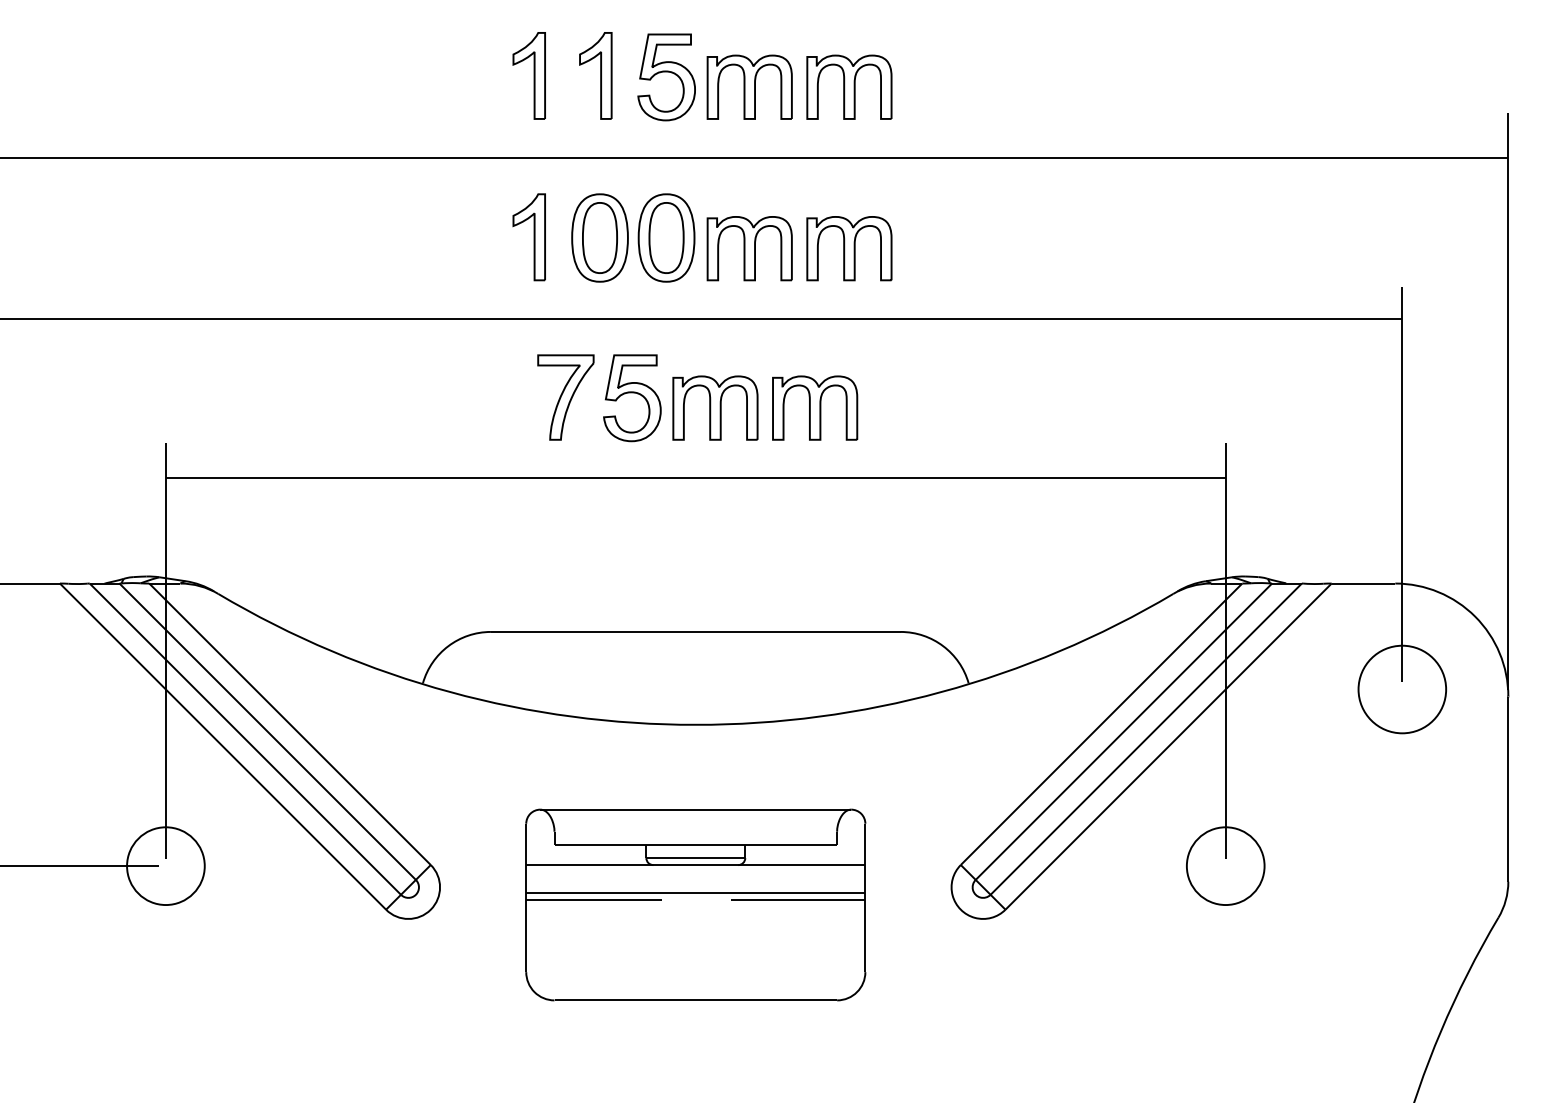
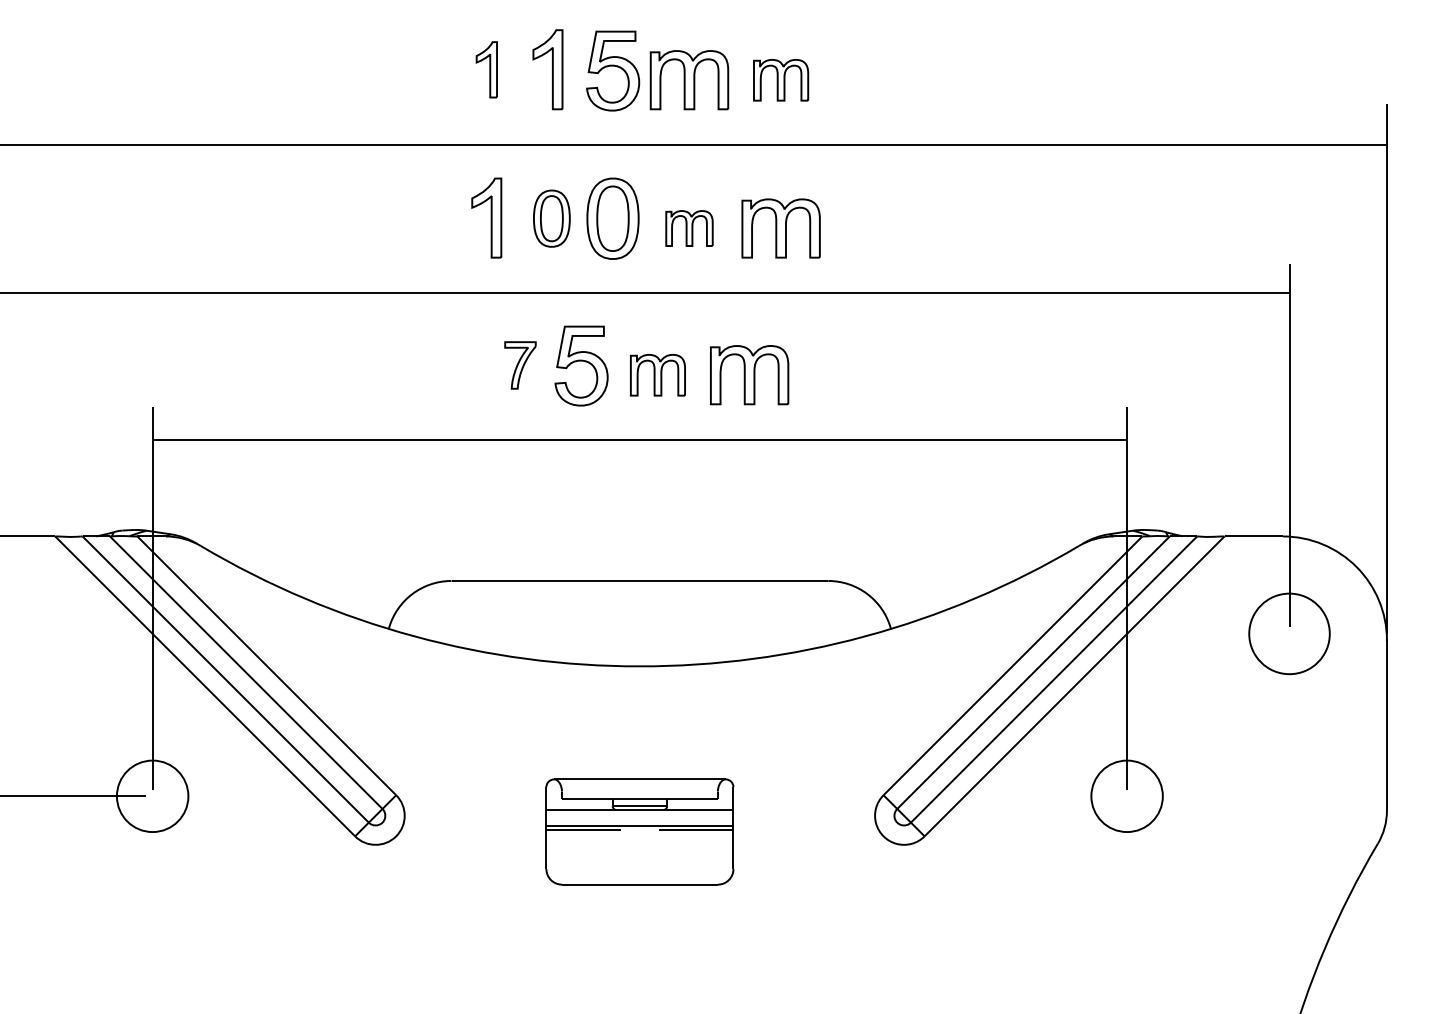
part: (528, 75) -> (486, 69), size x0.7
part: (848, 87) -> (780, 80), size x0.7
part: (599, 237) -> (551, 218), size x0.7
part: (749, 248) -> (689, 228), size x0.6
part: (565, 397) -> (520, 365), size x0.6
part: (714, 408) -> (657, 375), size x0.7
part: (695, 904) -> (639, 831), size x0.6

